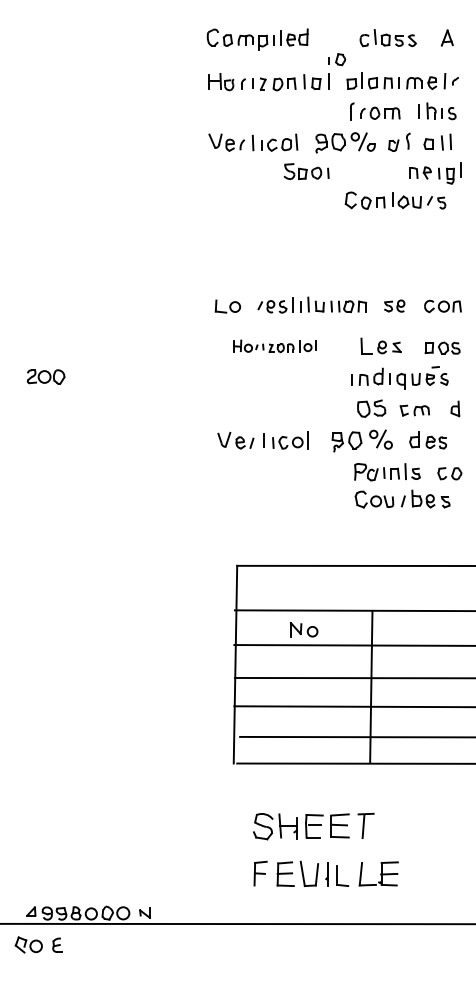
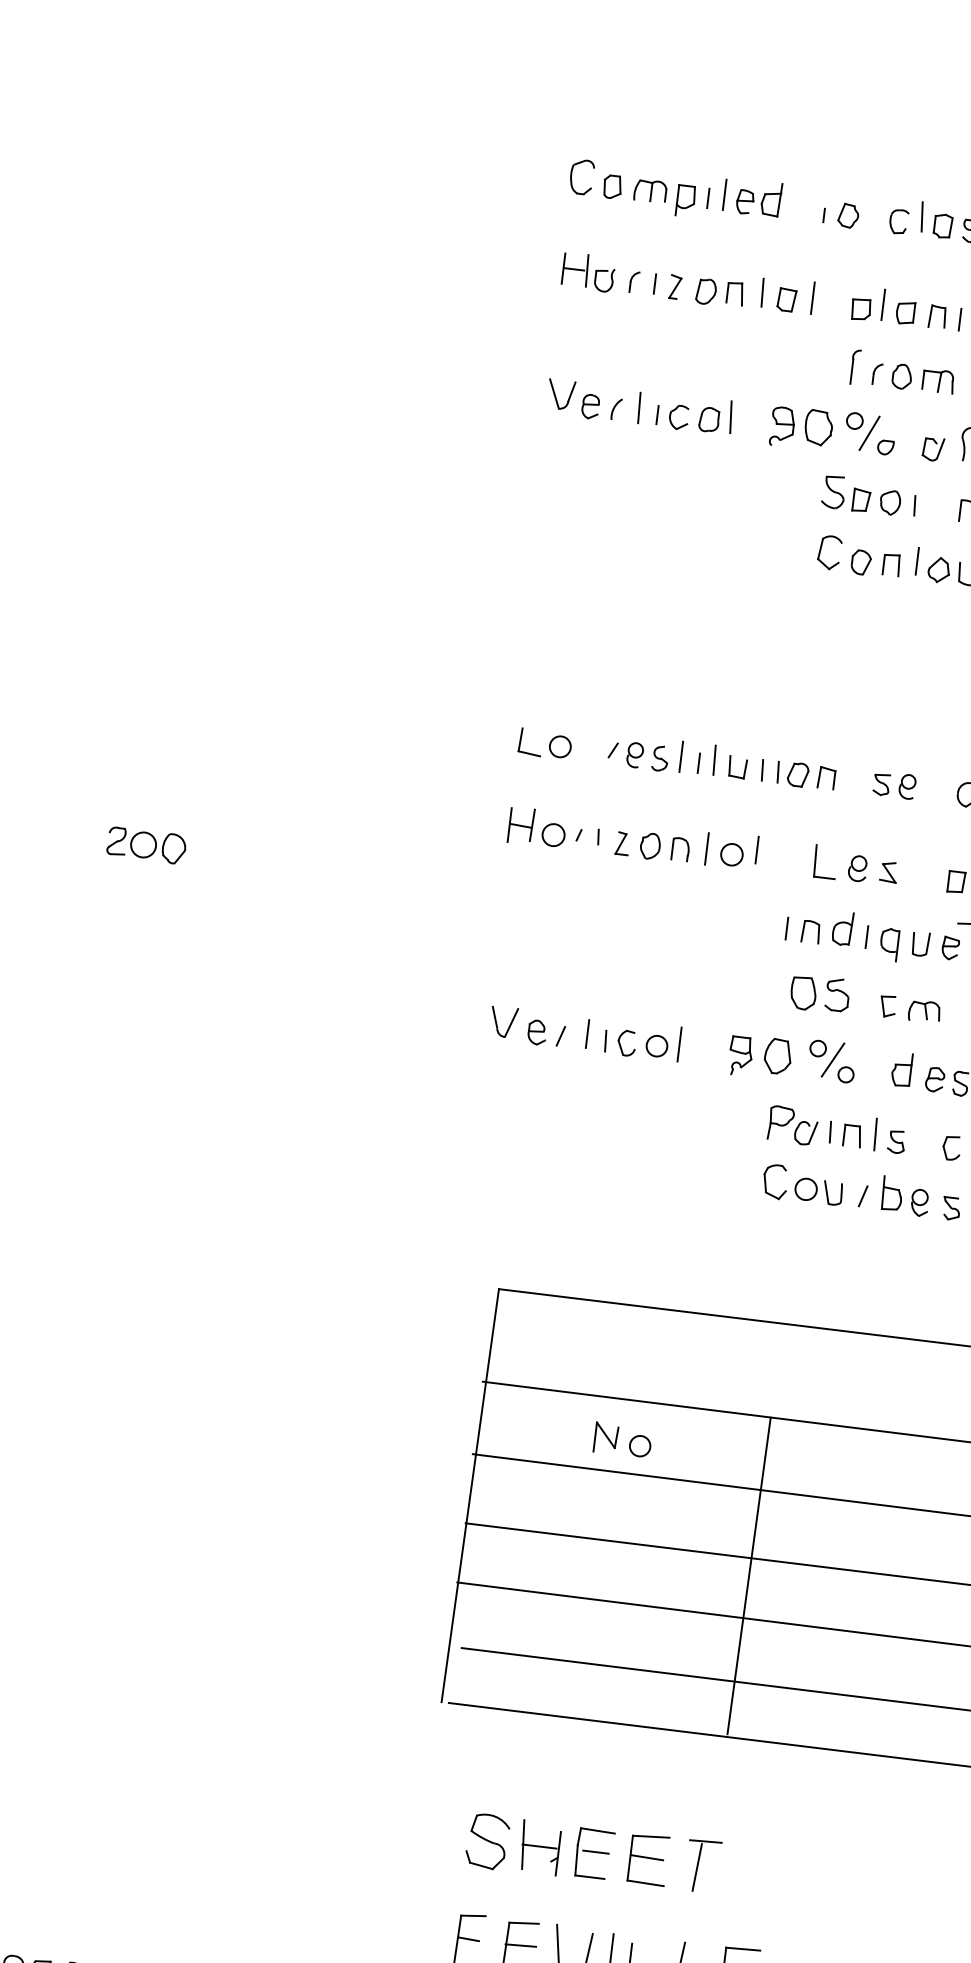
part: (337, 59) -> (842, 214), moved
part: (306, 171) -> (869, 496), moved
part: (274, 346) -> (632, 839), size x1.43

